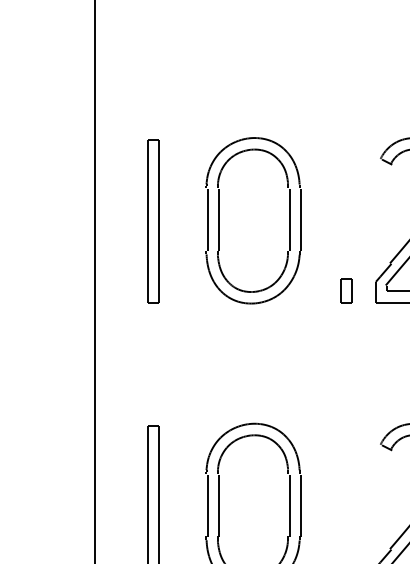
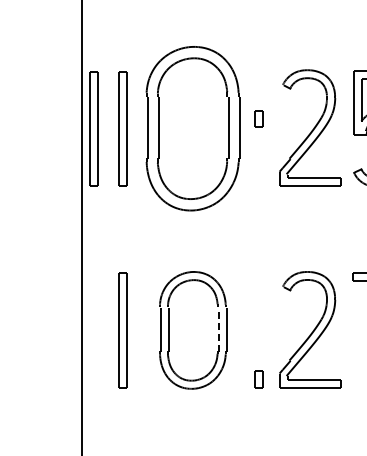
part: (112, 220) -> (93, 128), added
part: (253, 220) -> (193, 128), size x1.4
part: (346, 289) -> (258, 118), moved
line: (289, 505) -> (218, 329), solid -> dashed

